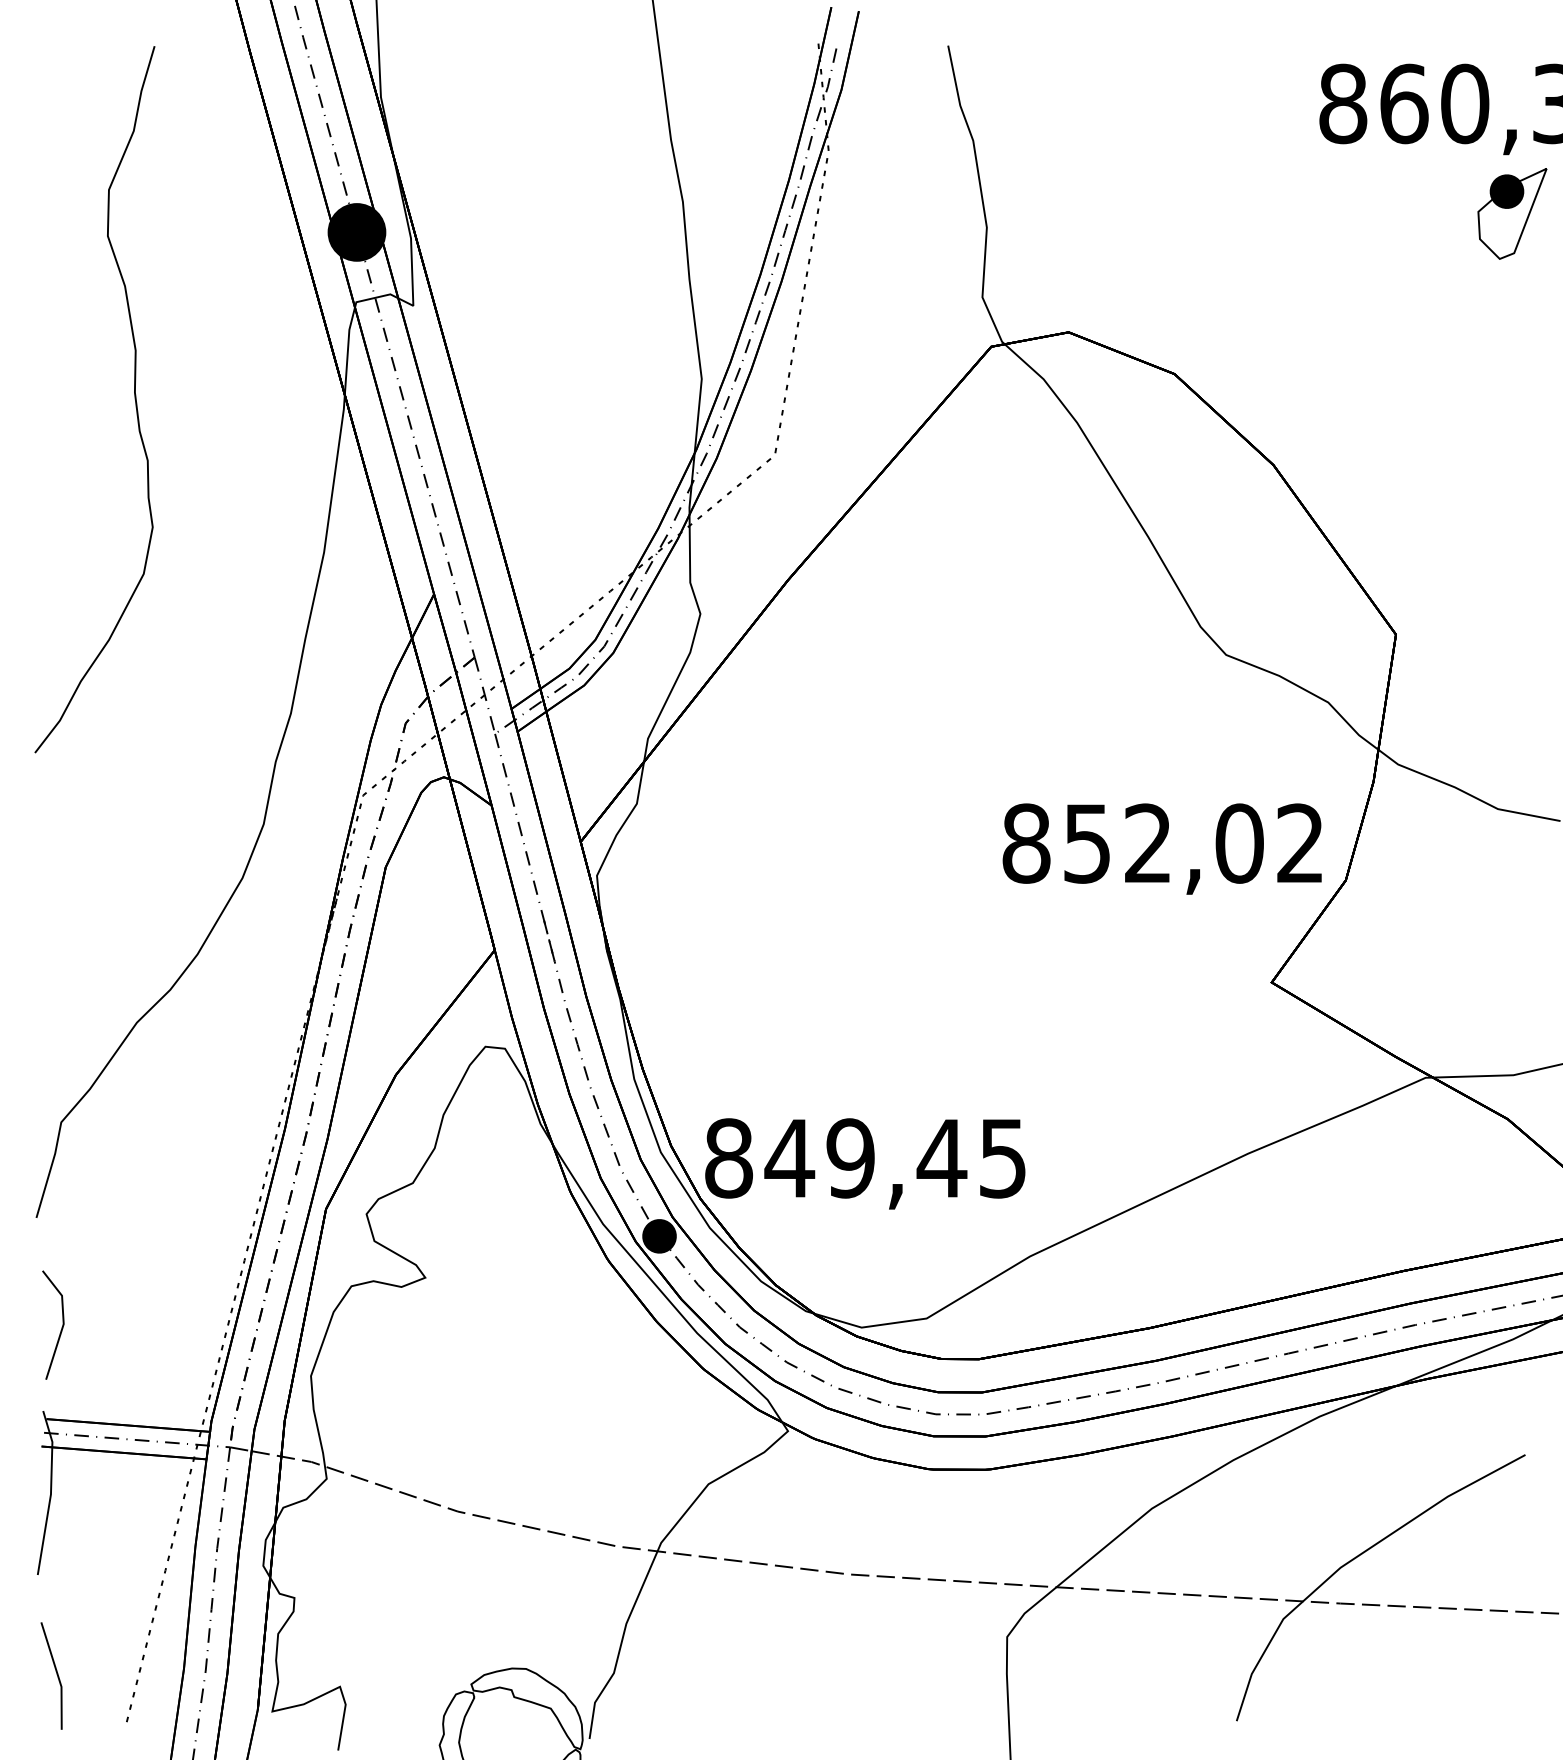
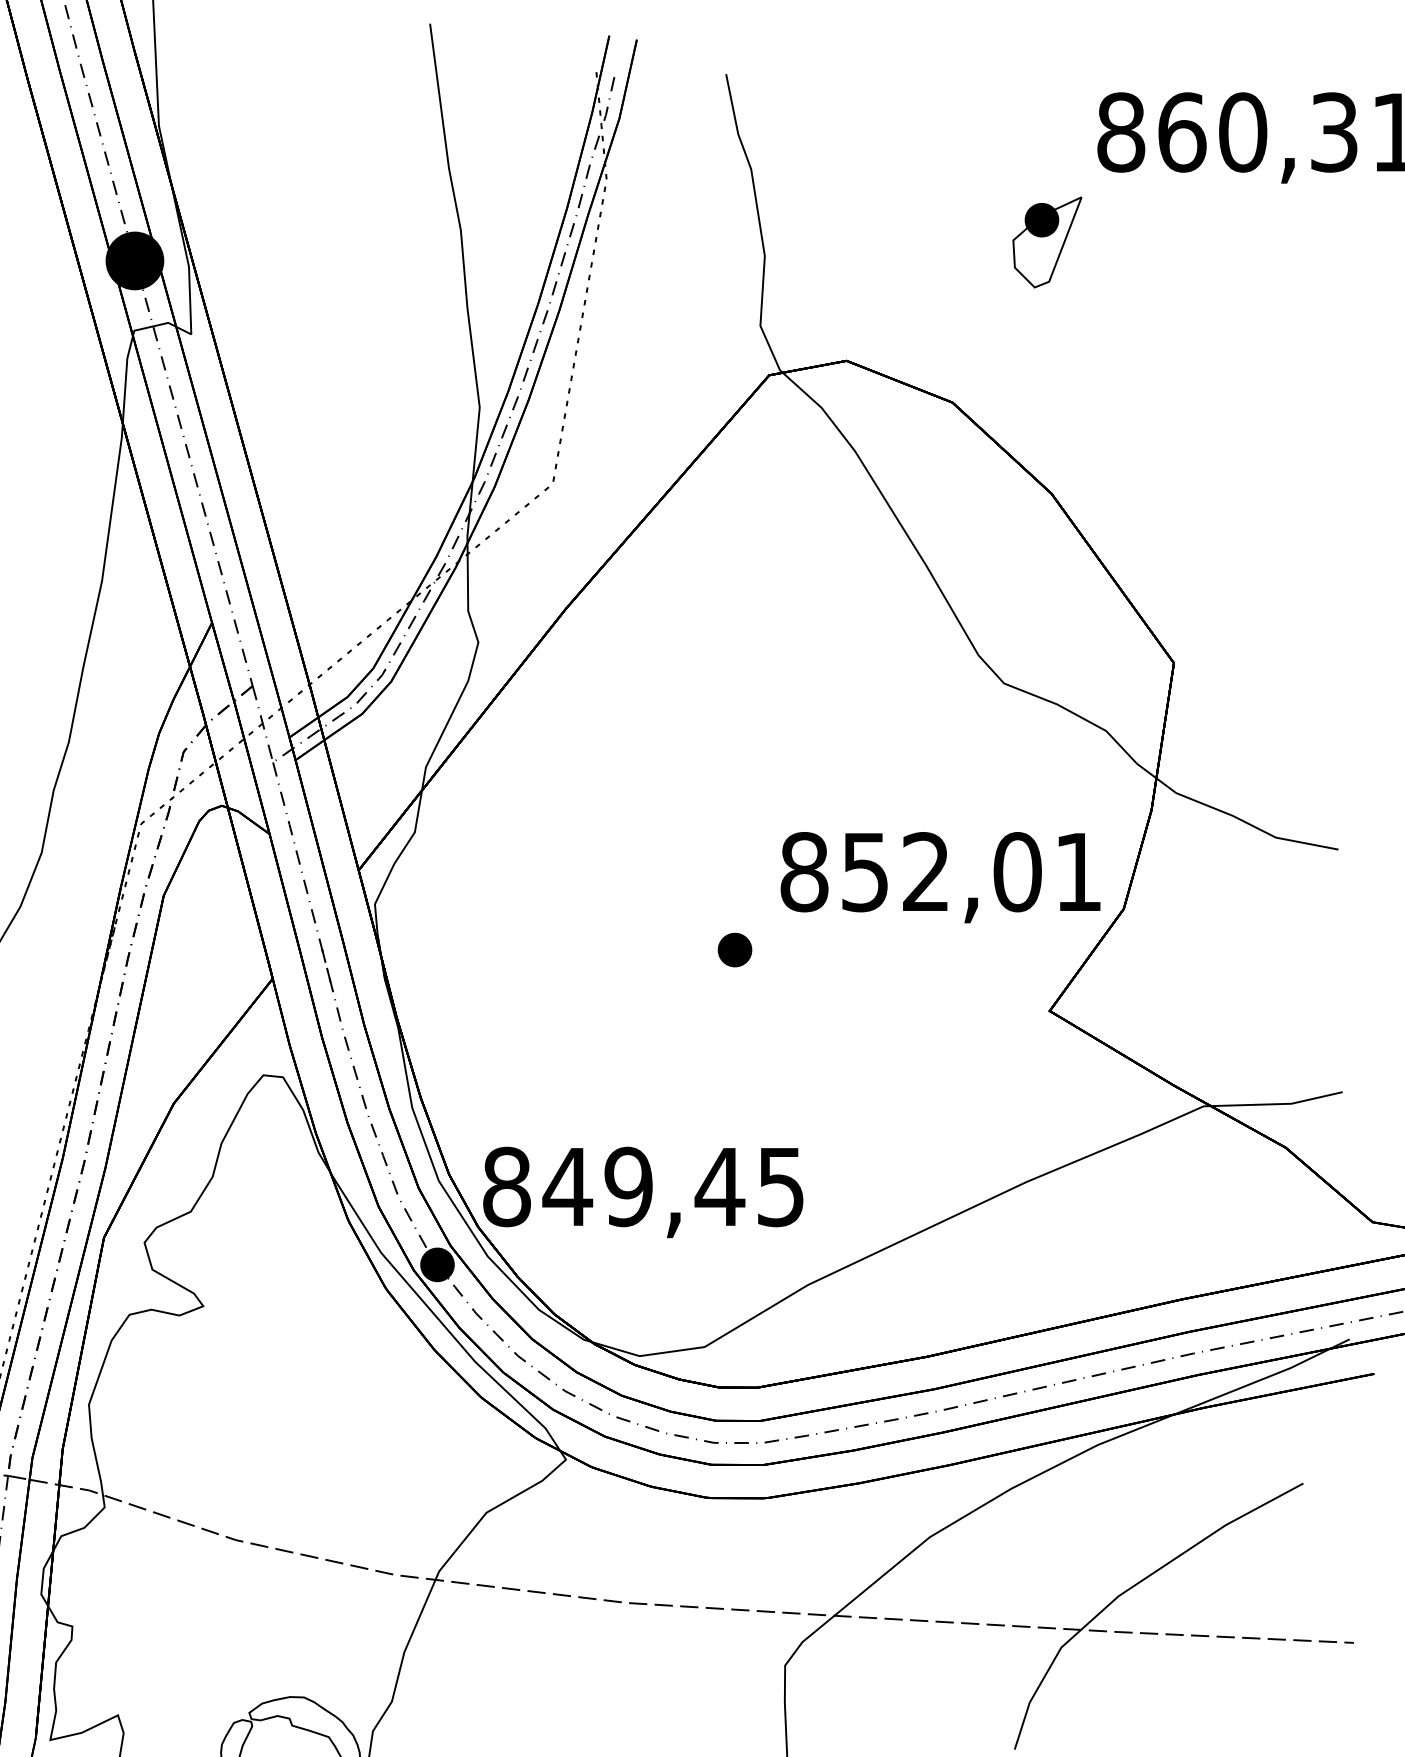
part: (1512, 213) -> (1047, 242), moved
text: (1299, 842) -> (1077, 871), 852,02 -> 852,01
part: (956, 921) -> (734, 950), added

